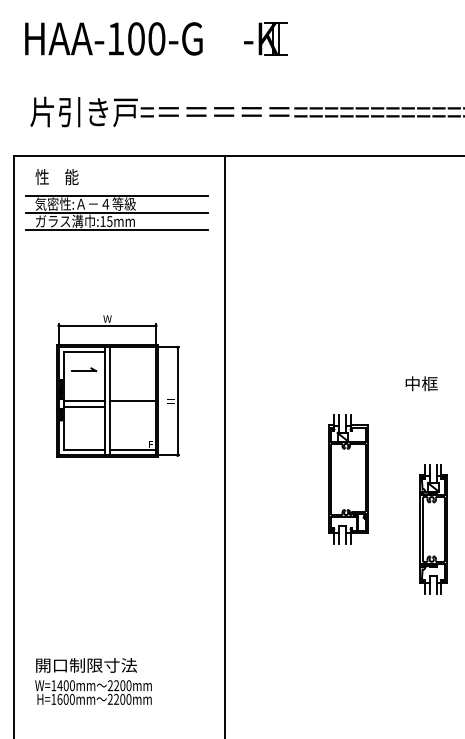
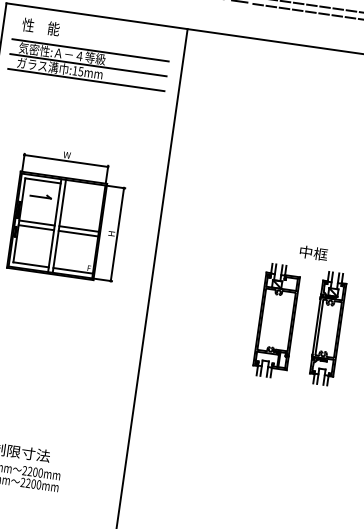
text: (421, 383) -> (313, 253), moved
line: (133, 406) -> (78, 233), added
part: (348, 479) -> (276, 321), moved
part: (433, 529) -> (328, 328), moved

